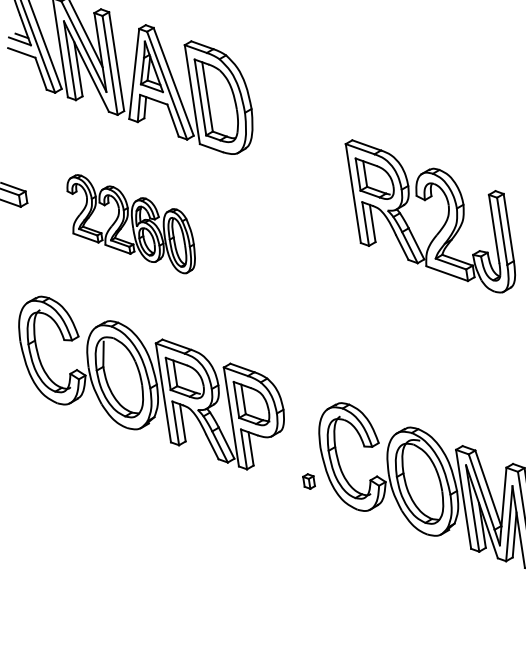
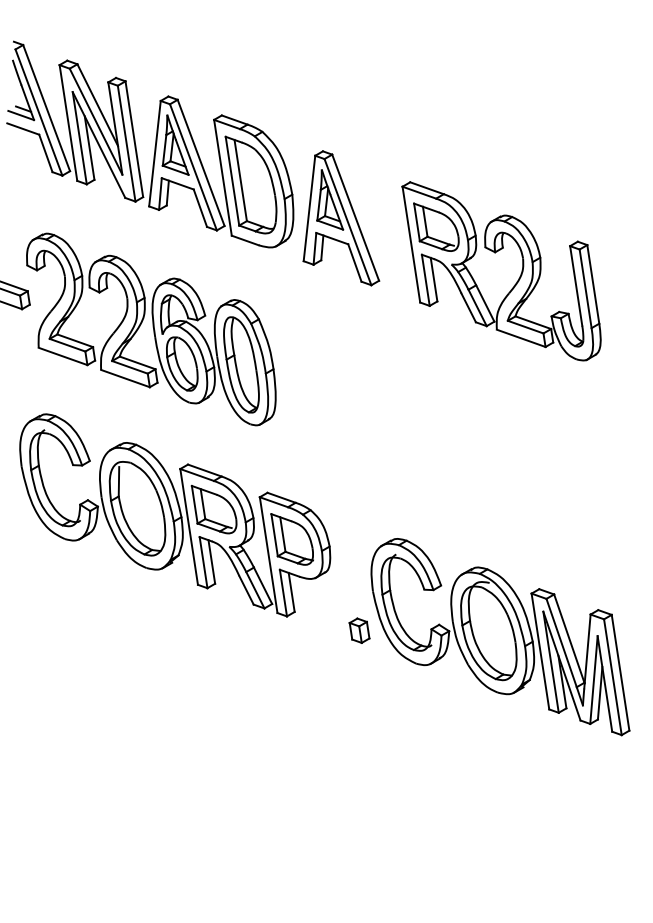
part: (293, 129) -> (341, 218), added
part: (131, 224) -> (151, 329), size x1.67
part: (443, 225) -> (516, 281), moved
part: (309, 481) -> (359, 630), size x1.43

